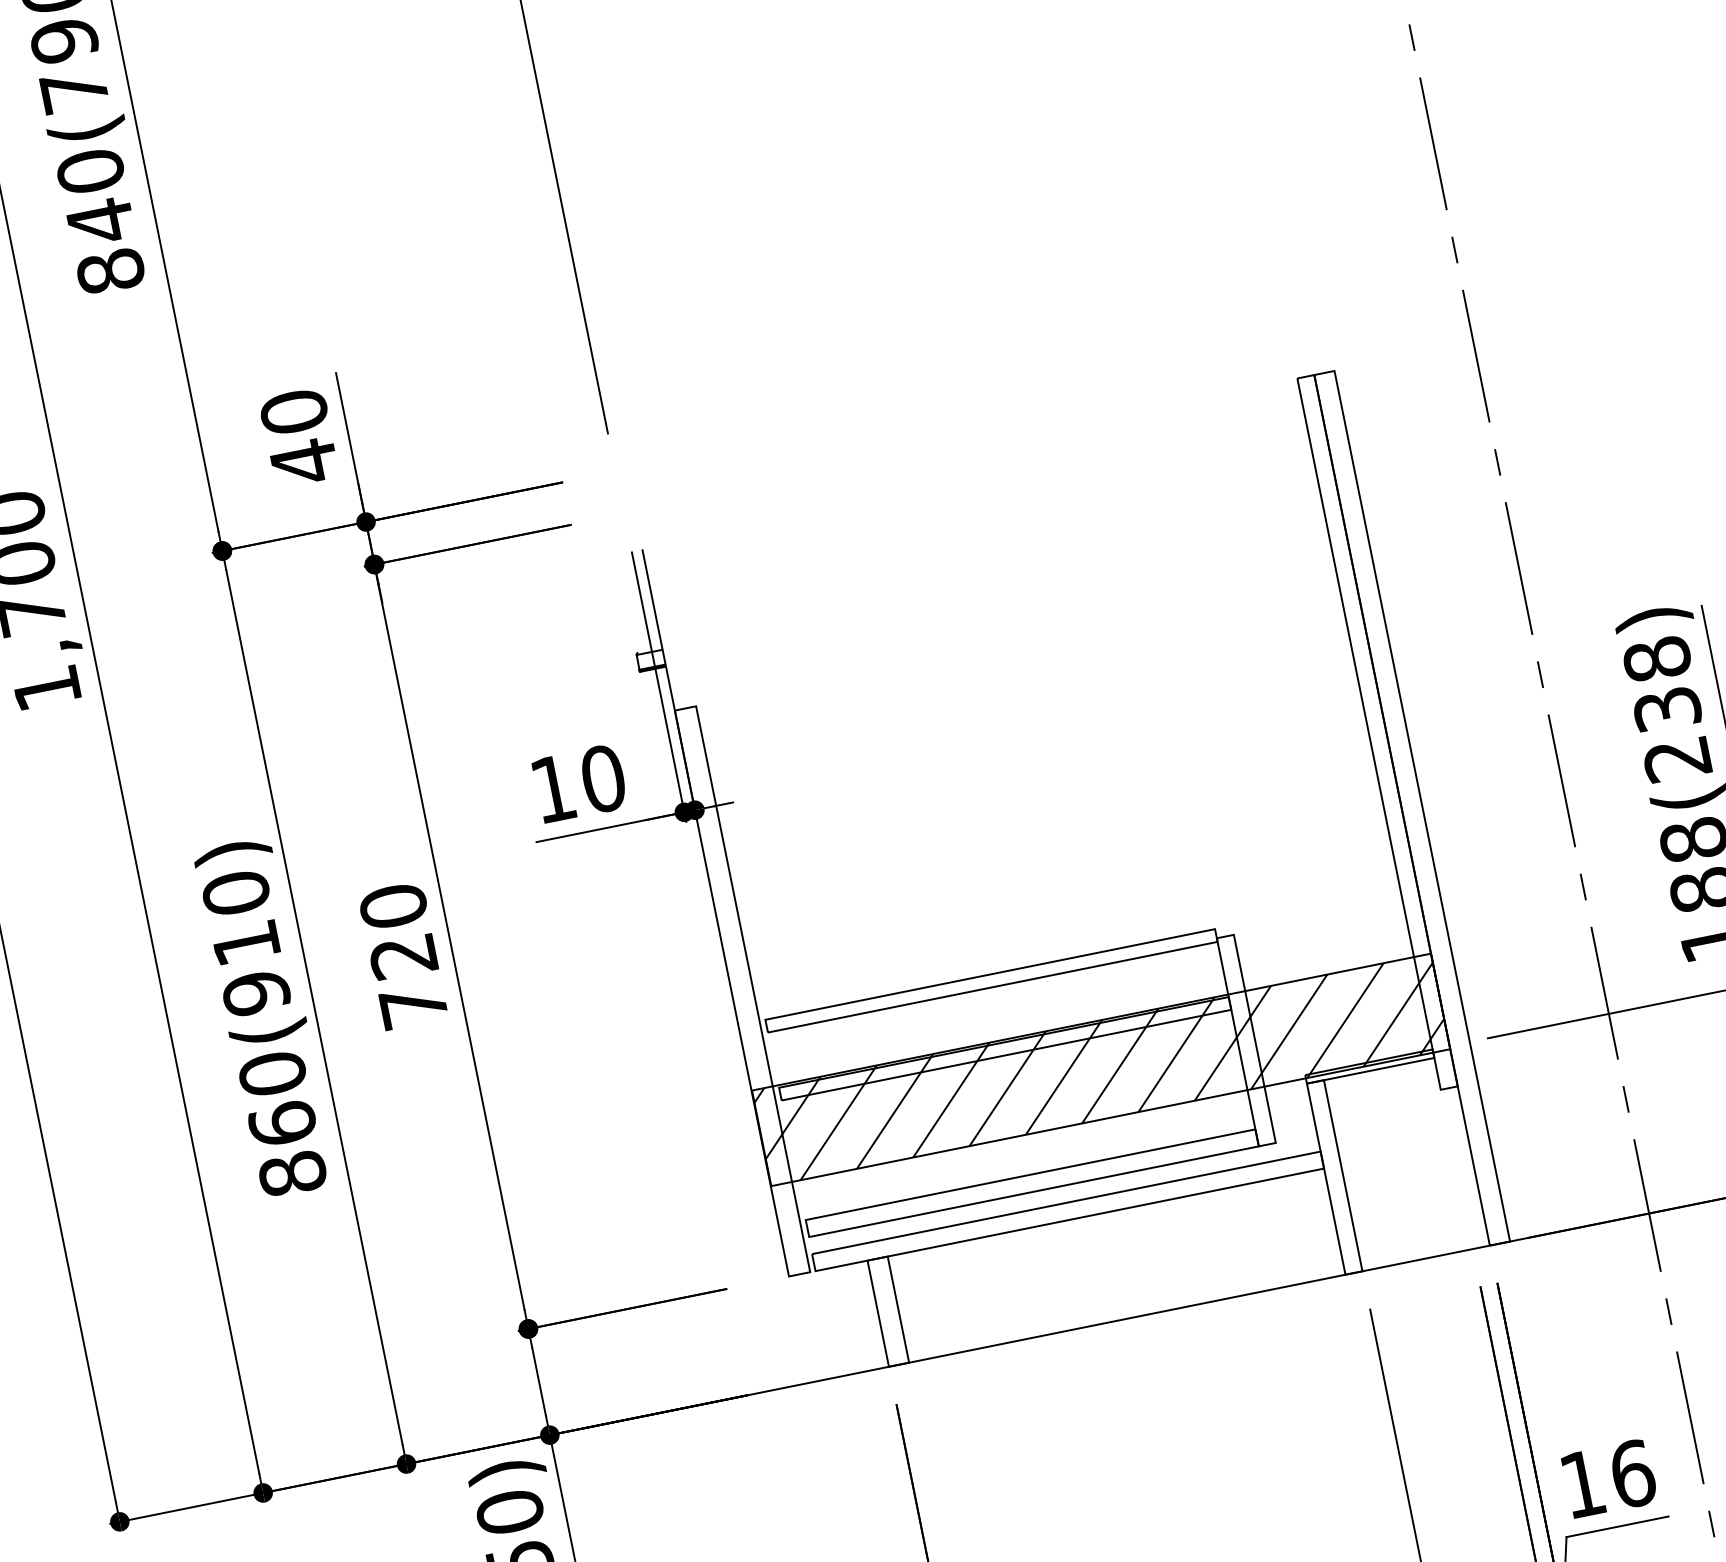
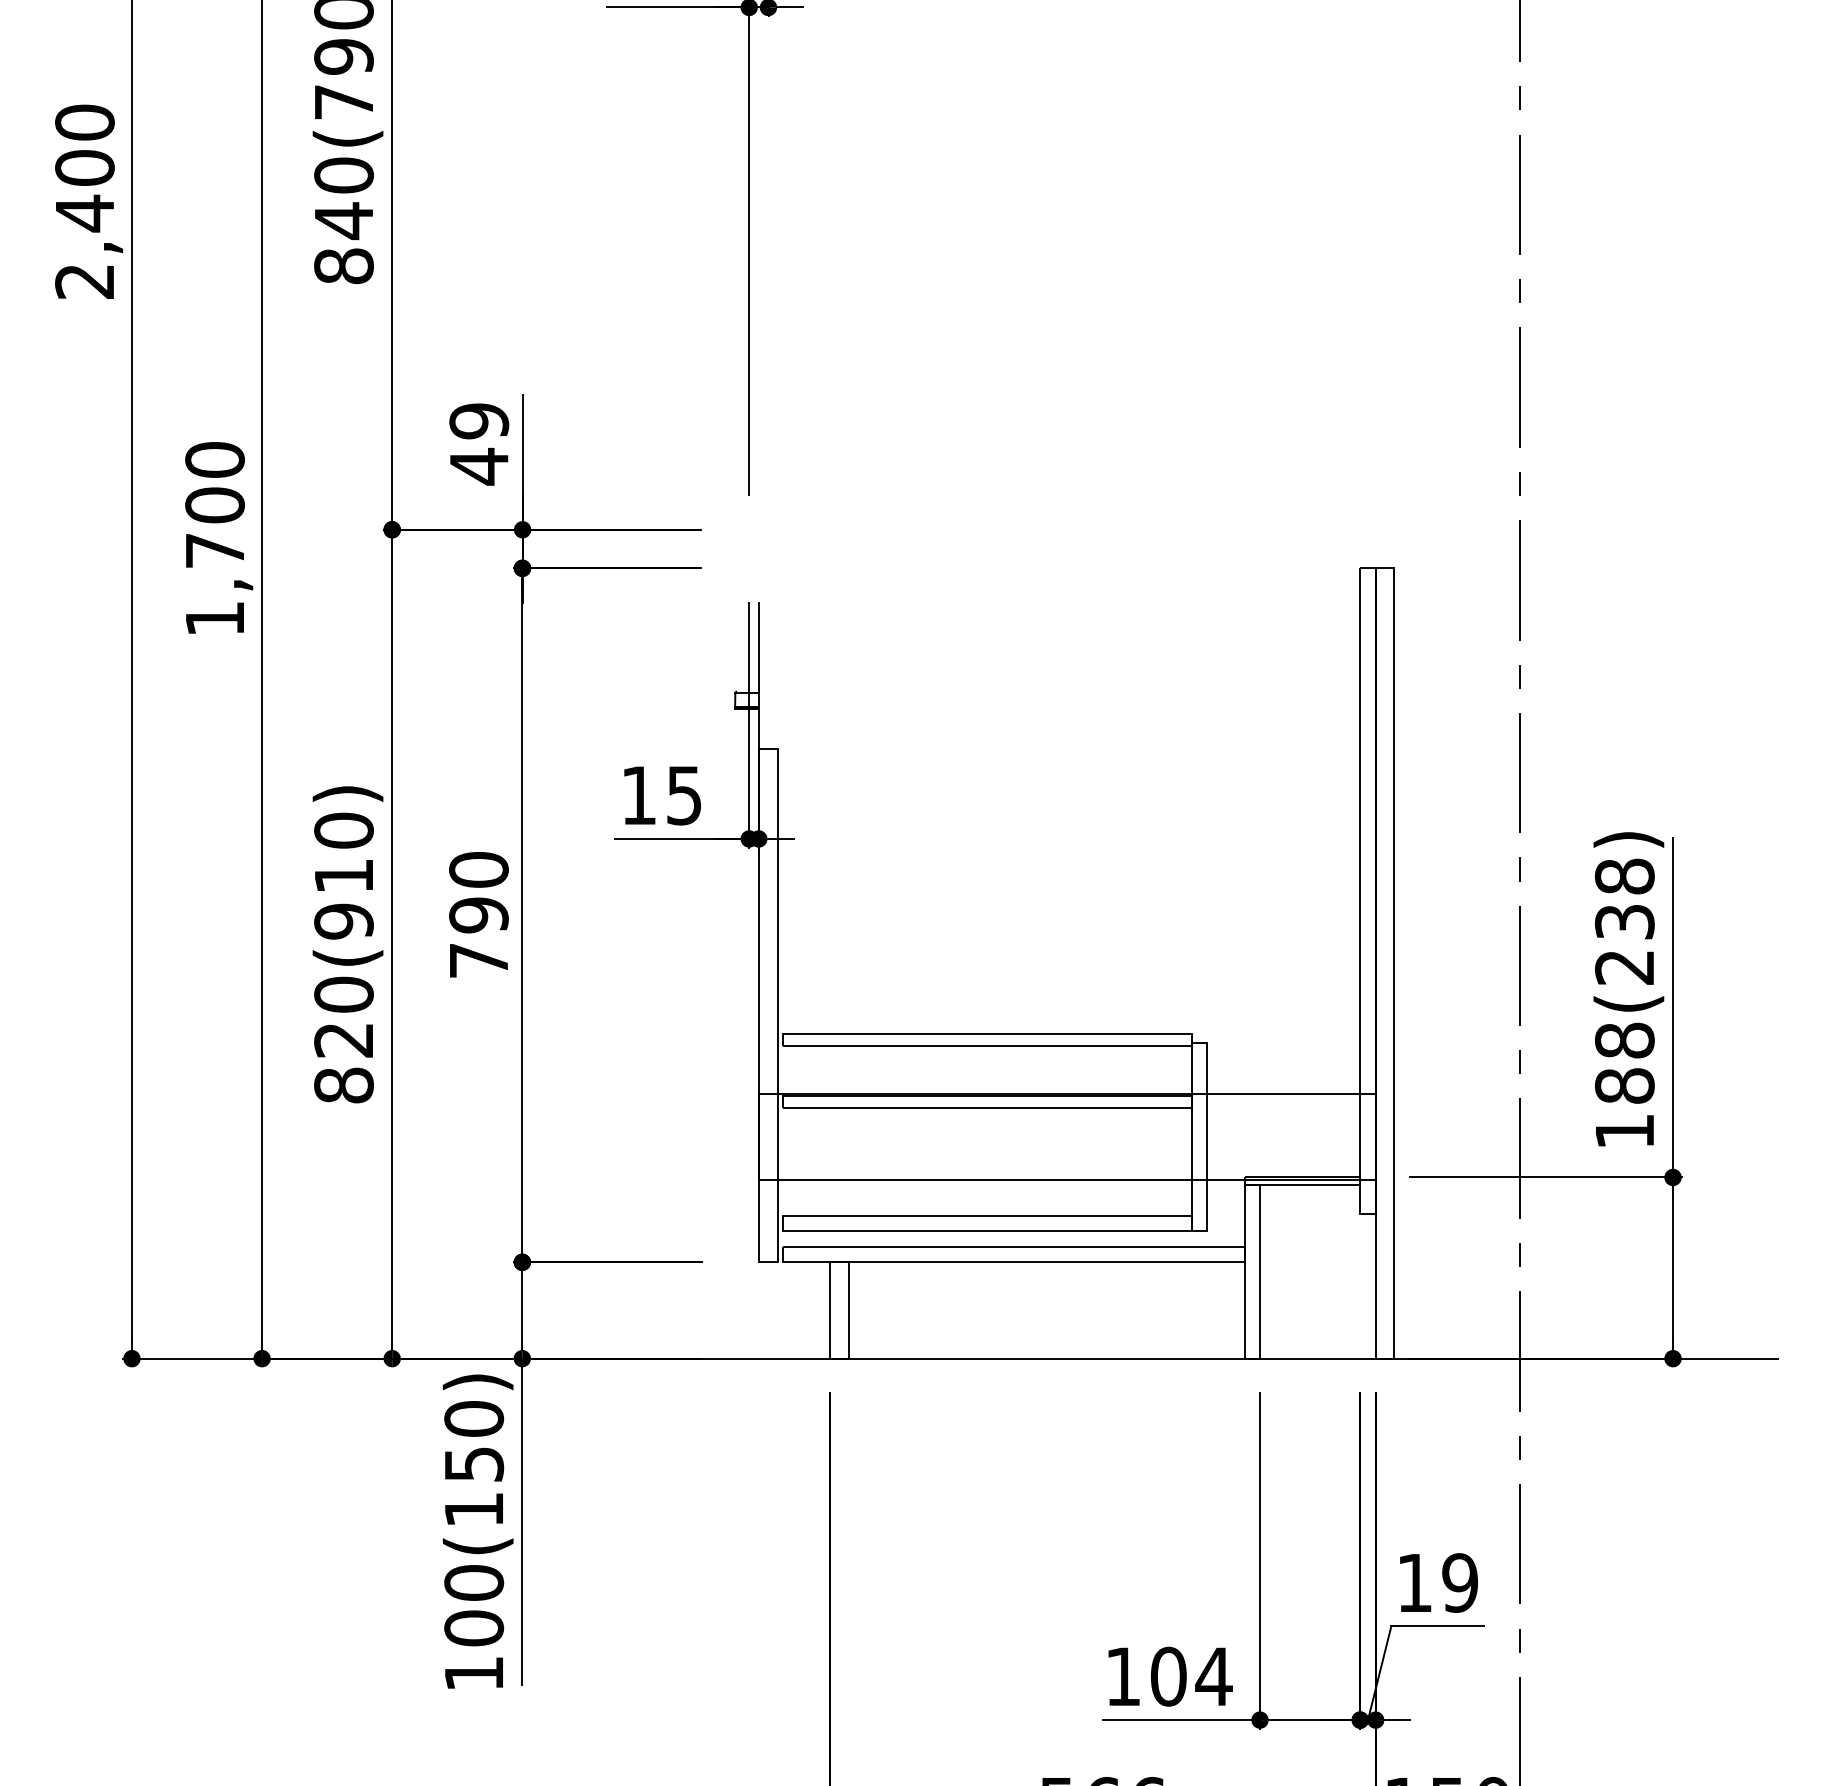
text: (294, 412) -> (479, 421), 40 -> 49
text: (603, 778) -> (684, 795), 10 -> 15
text: (403, 956) -> (478, 915), 720 -> 790
hatch: (1101, 1069) -> (1067, 1136), removed
text: (281, 1123) -> (343, 1039), 860(910) -> 820(910)
text: (1632, 1473) -> (1460, 1582), 16 -> 19

